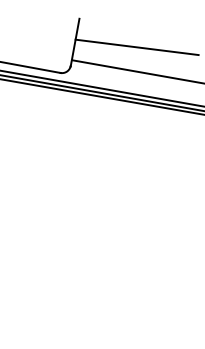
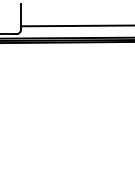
line: (137, 47) -> (54, 13), removed

